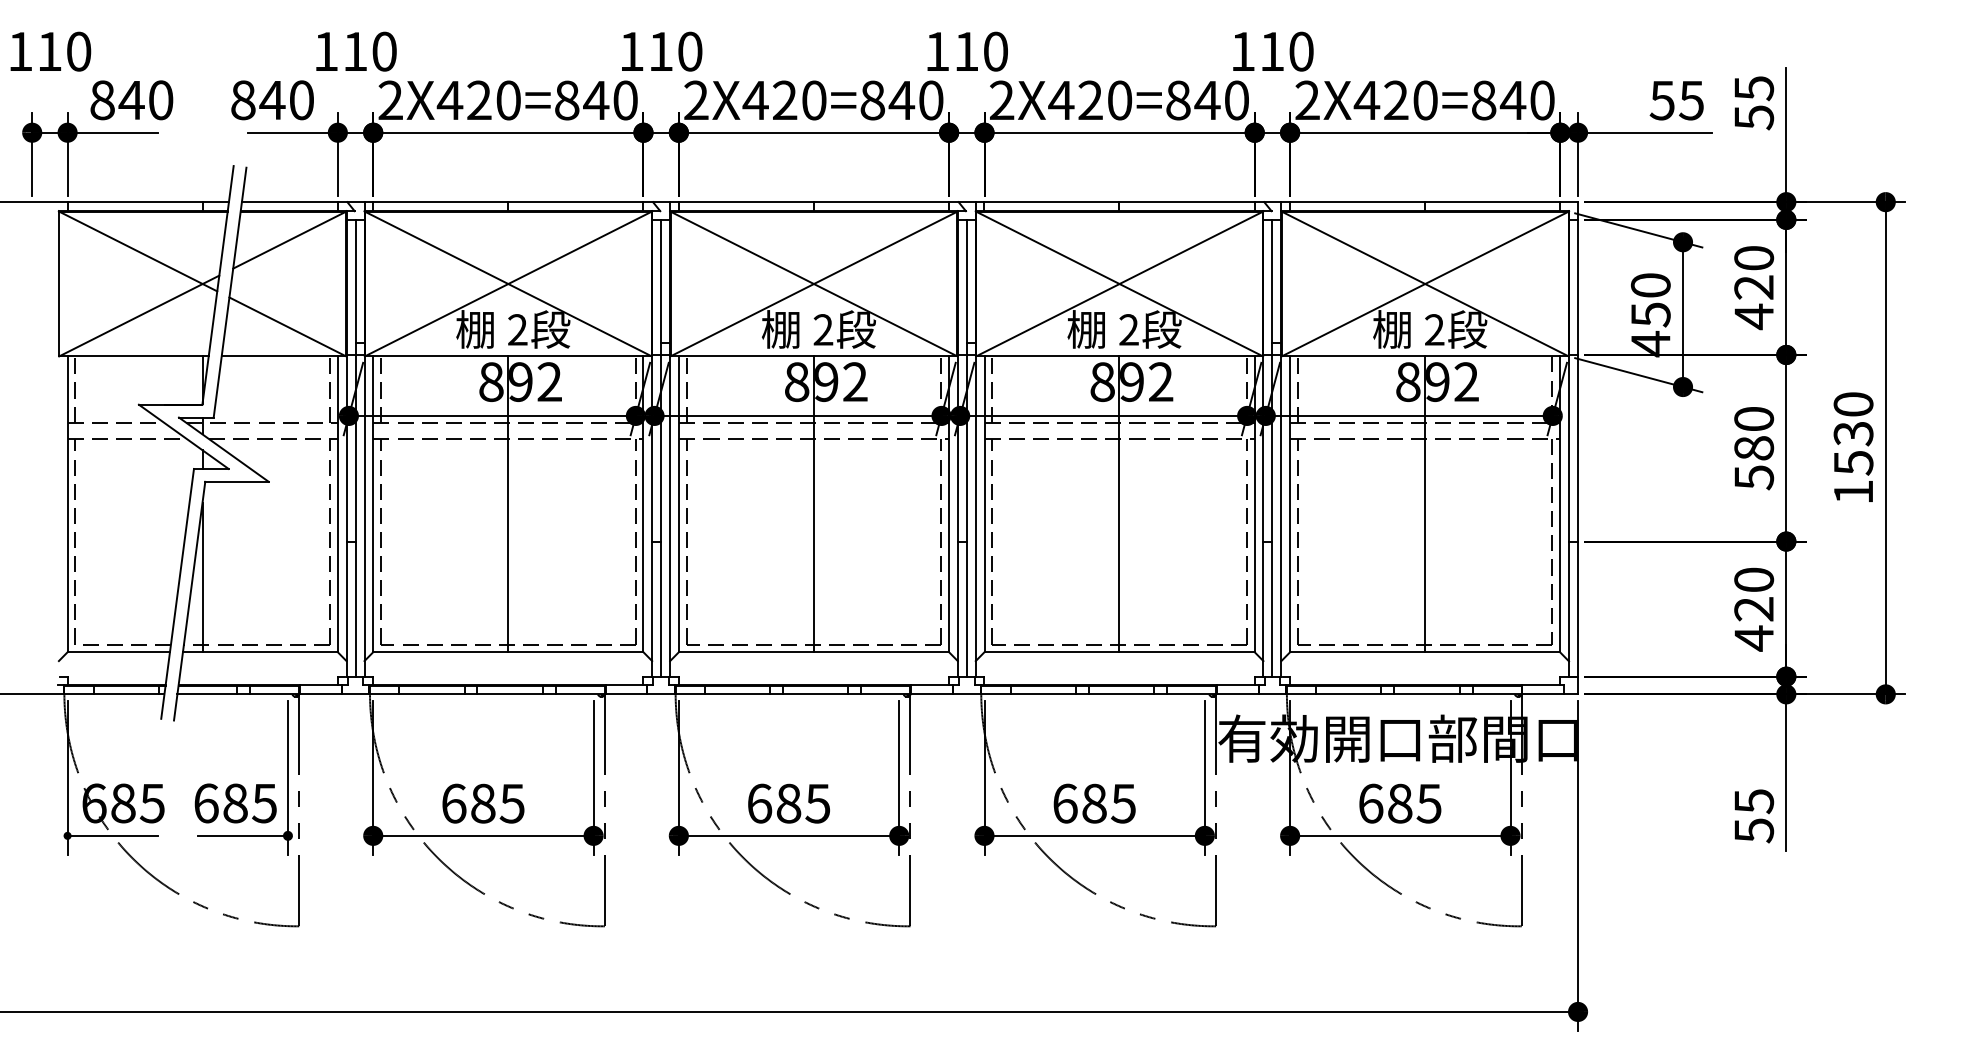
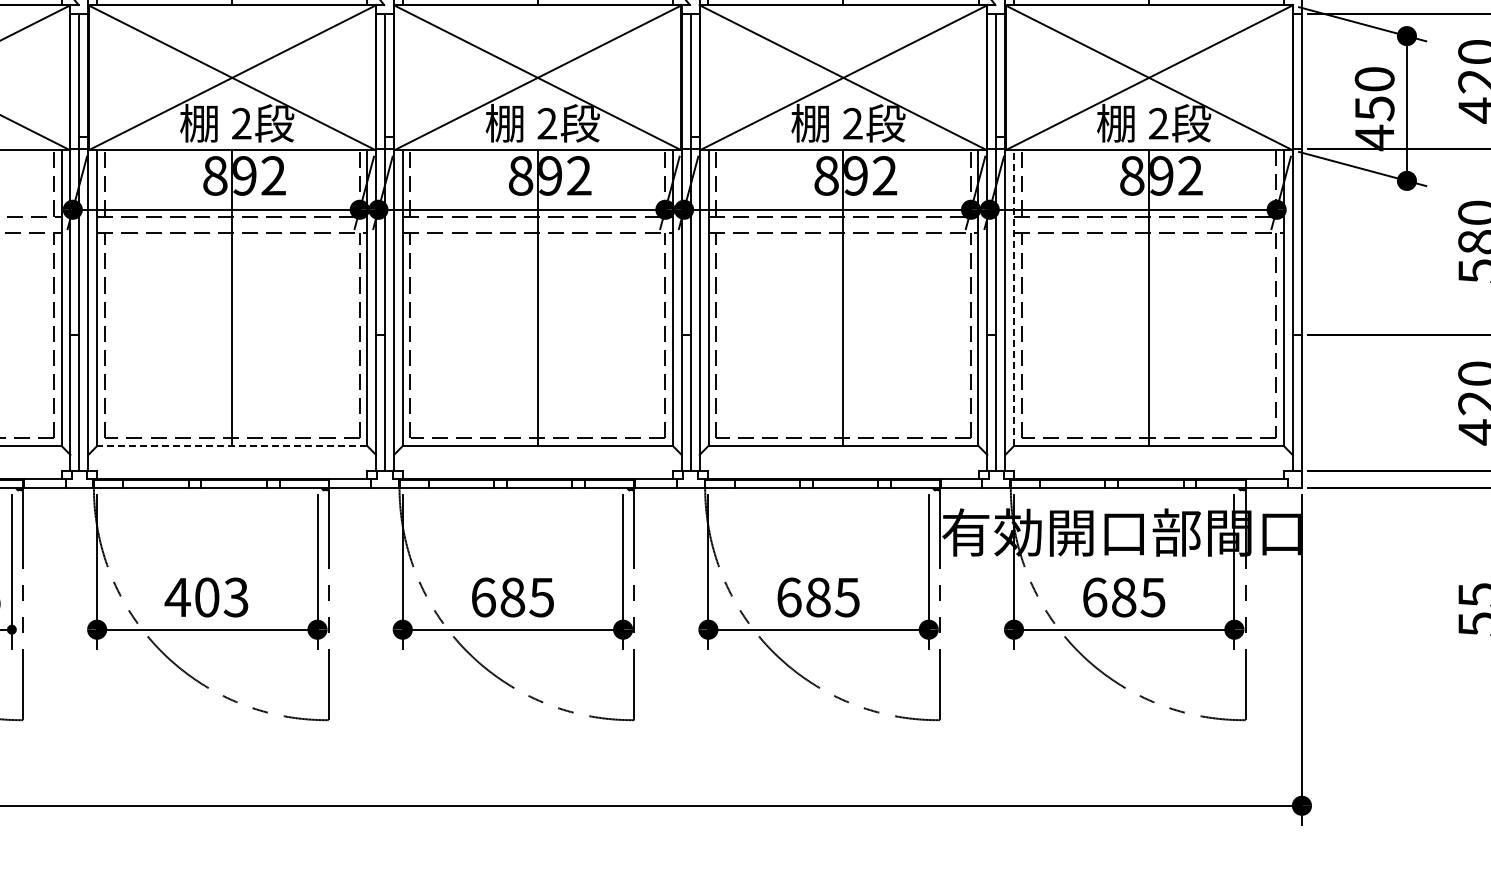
line: (1290, 504) -> (1014, 298), solid -> dashed
line: (508, 652) -> (232, 446), solid -> dashed
text: (482, 803) -> (206, 597), 685 -> 403

